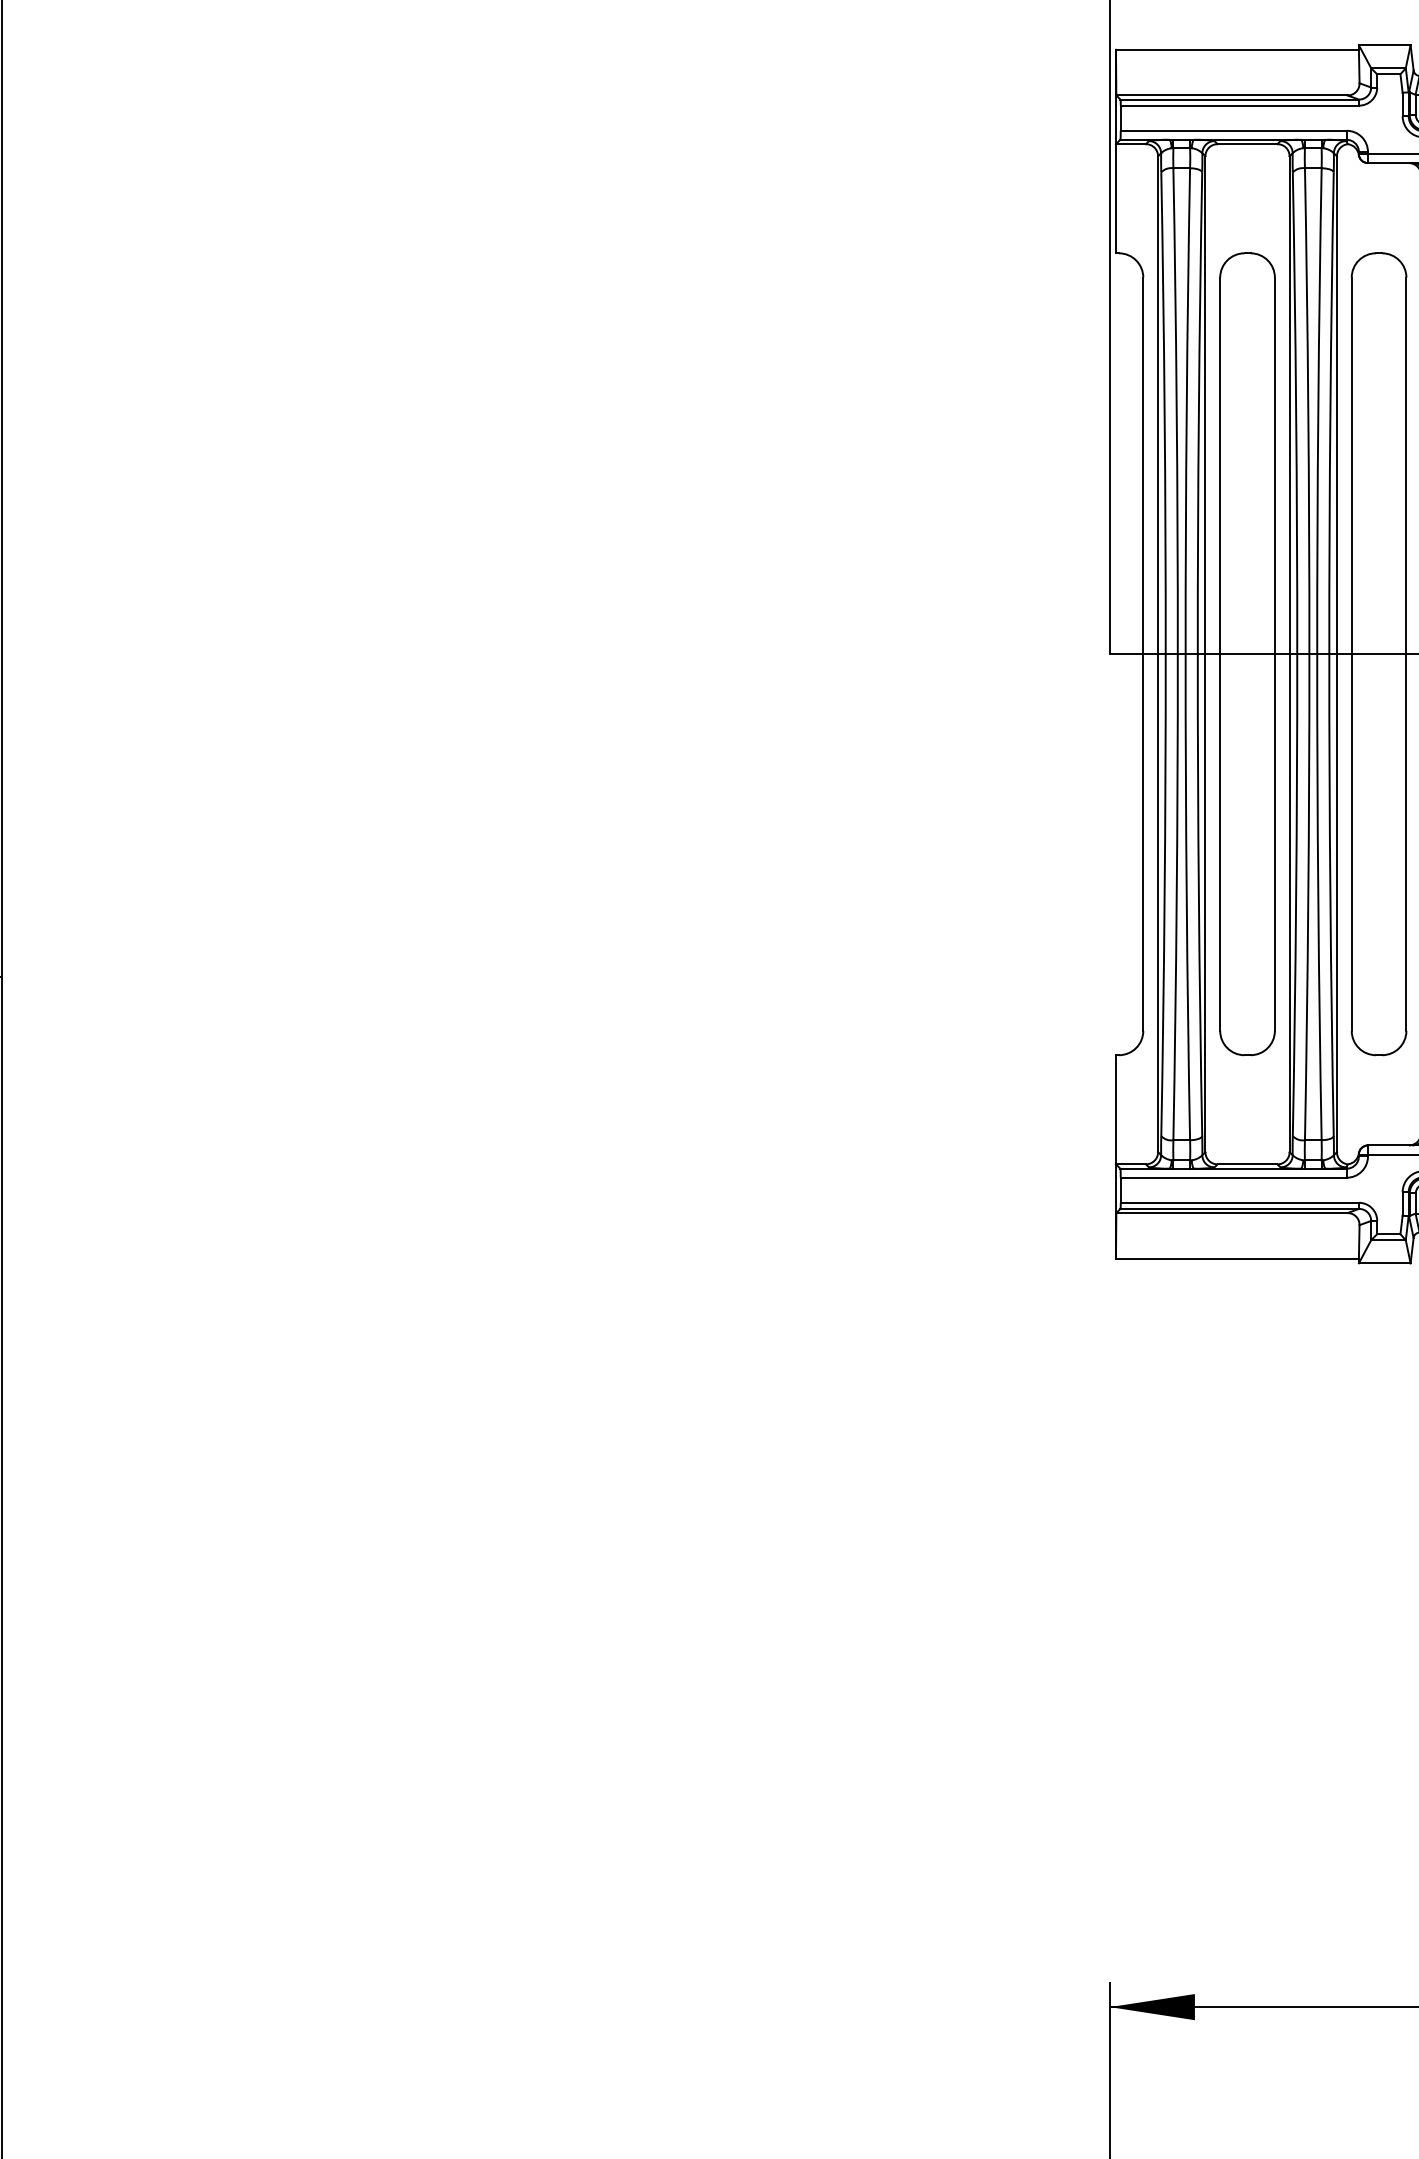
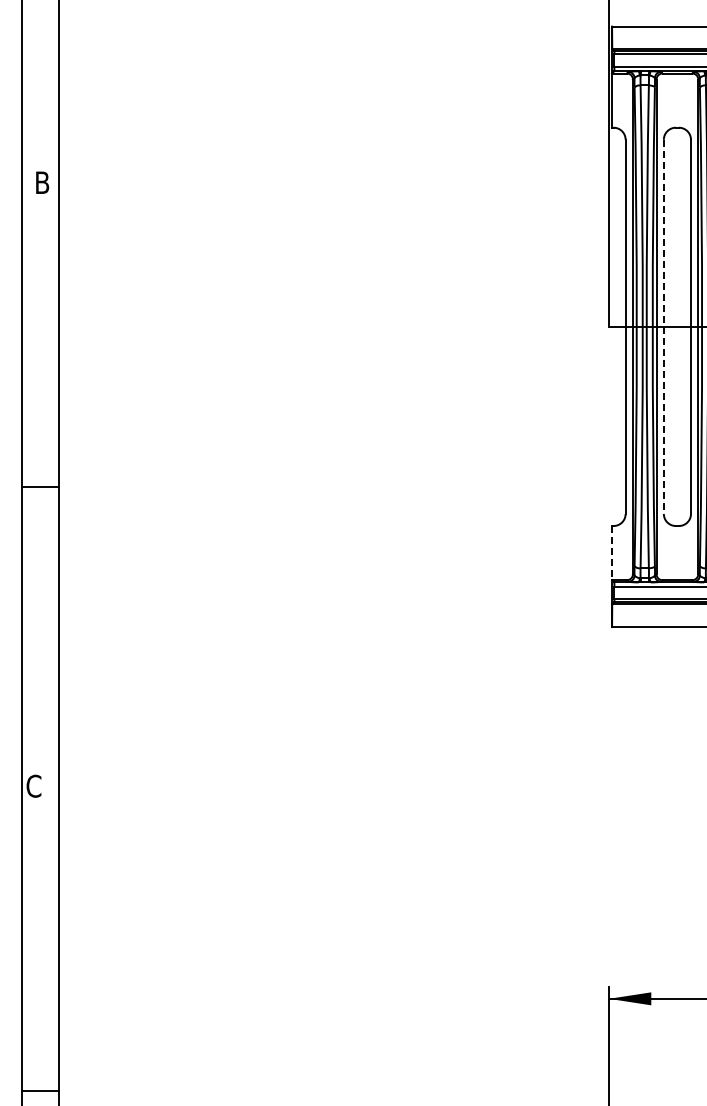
line: (1219, 655) -> (663, 327), solid -> dashed
line: (1116, 1110) -> (612, 553), solid -> dashed

